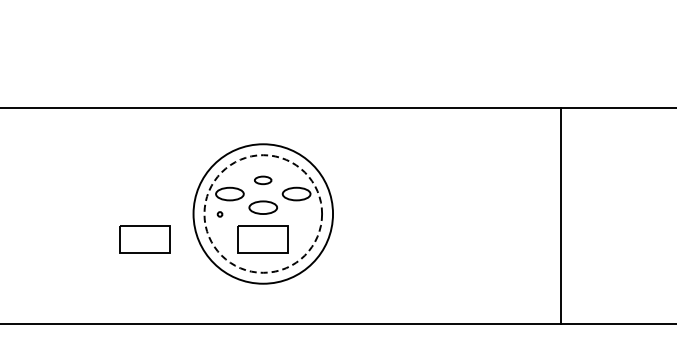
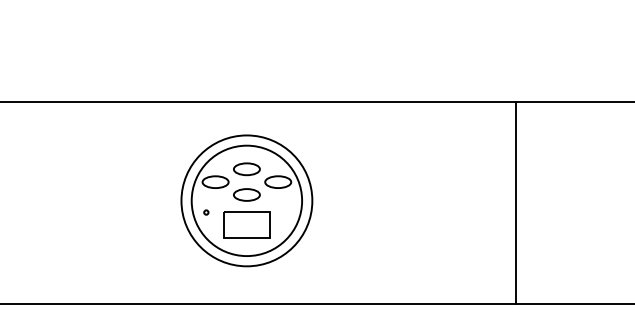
part: (262, 180) -> (246, 169), size x1.67
circle: (263, 213) -> (247, 200), dashed -> solid
circle: (219, 214) -> (205, 212), moved
line: (560, 215) -> (515, 202), moved
part: (144, 239) -> (135, 224), removed

